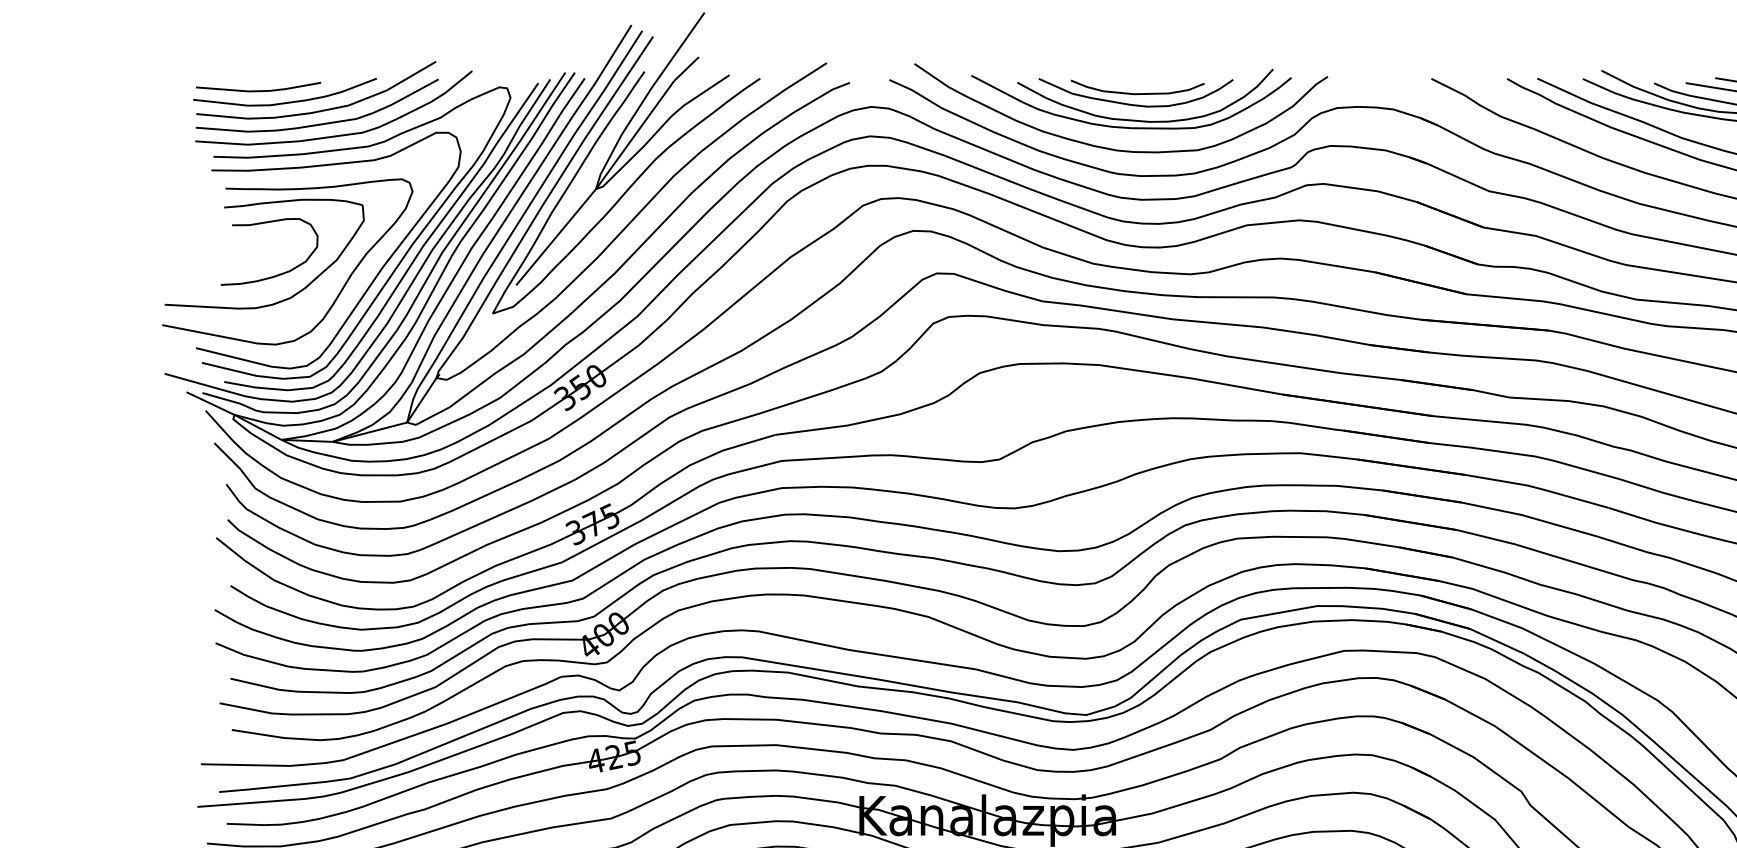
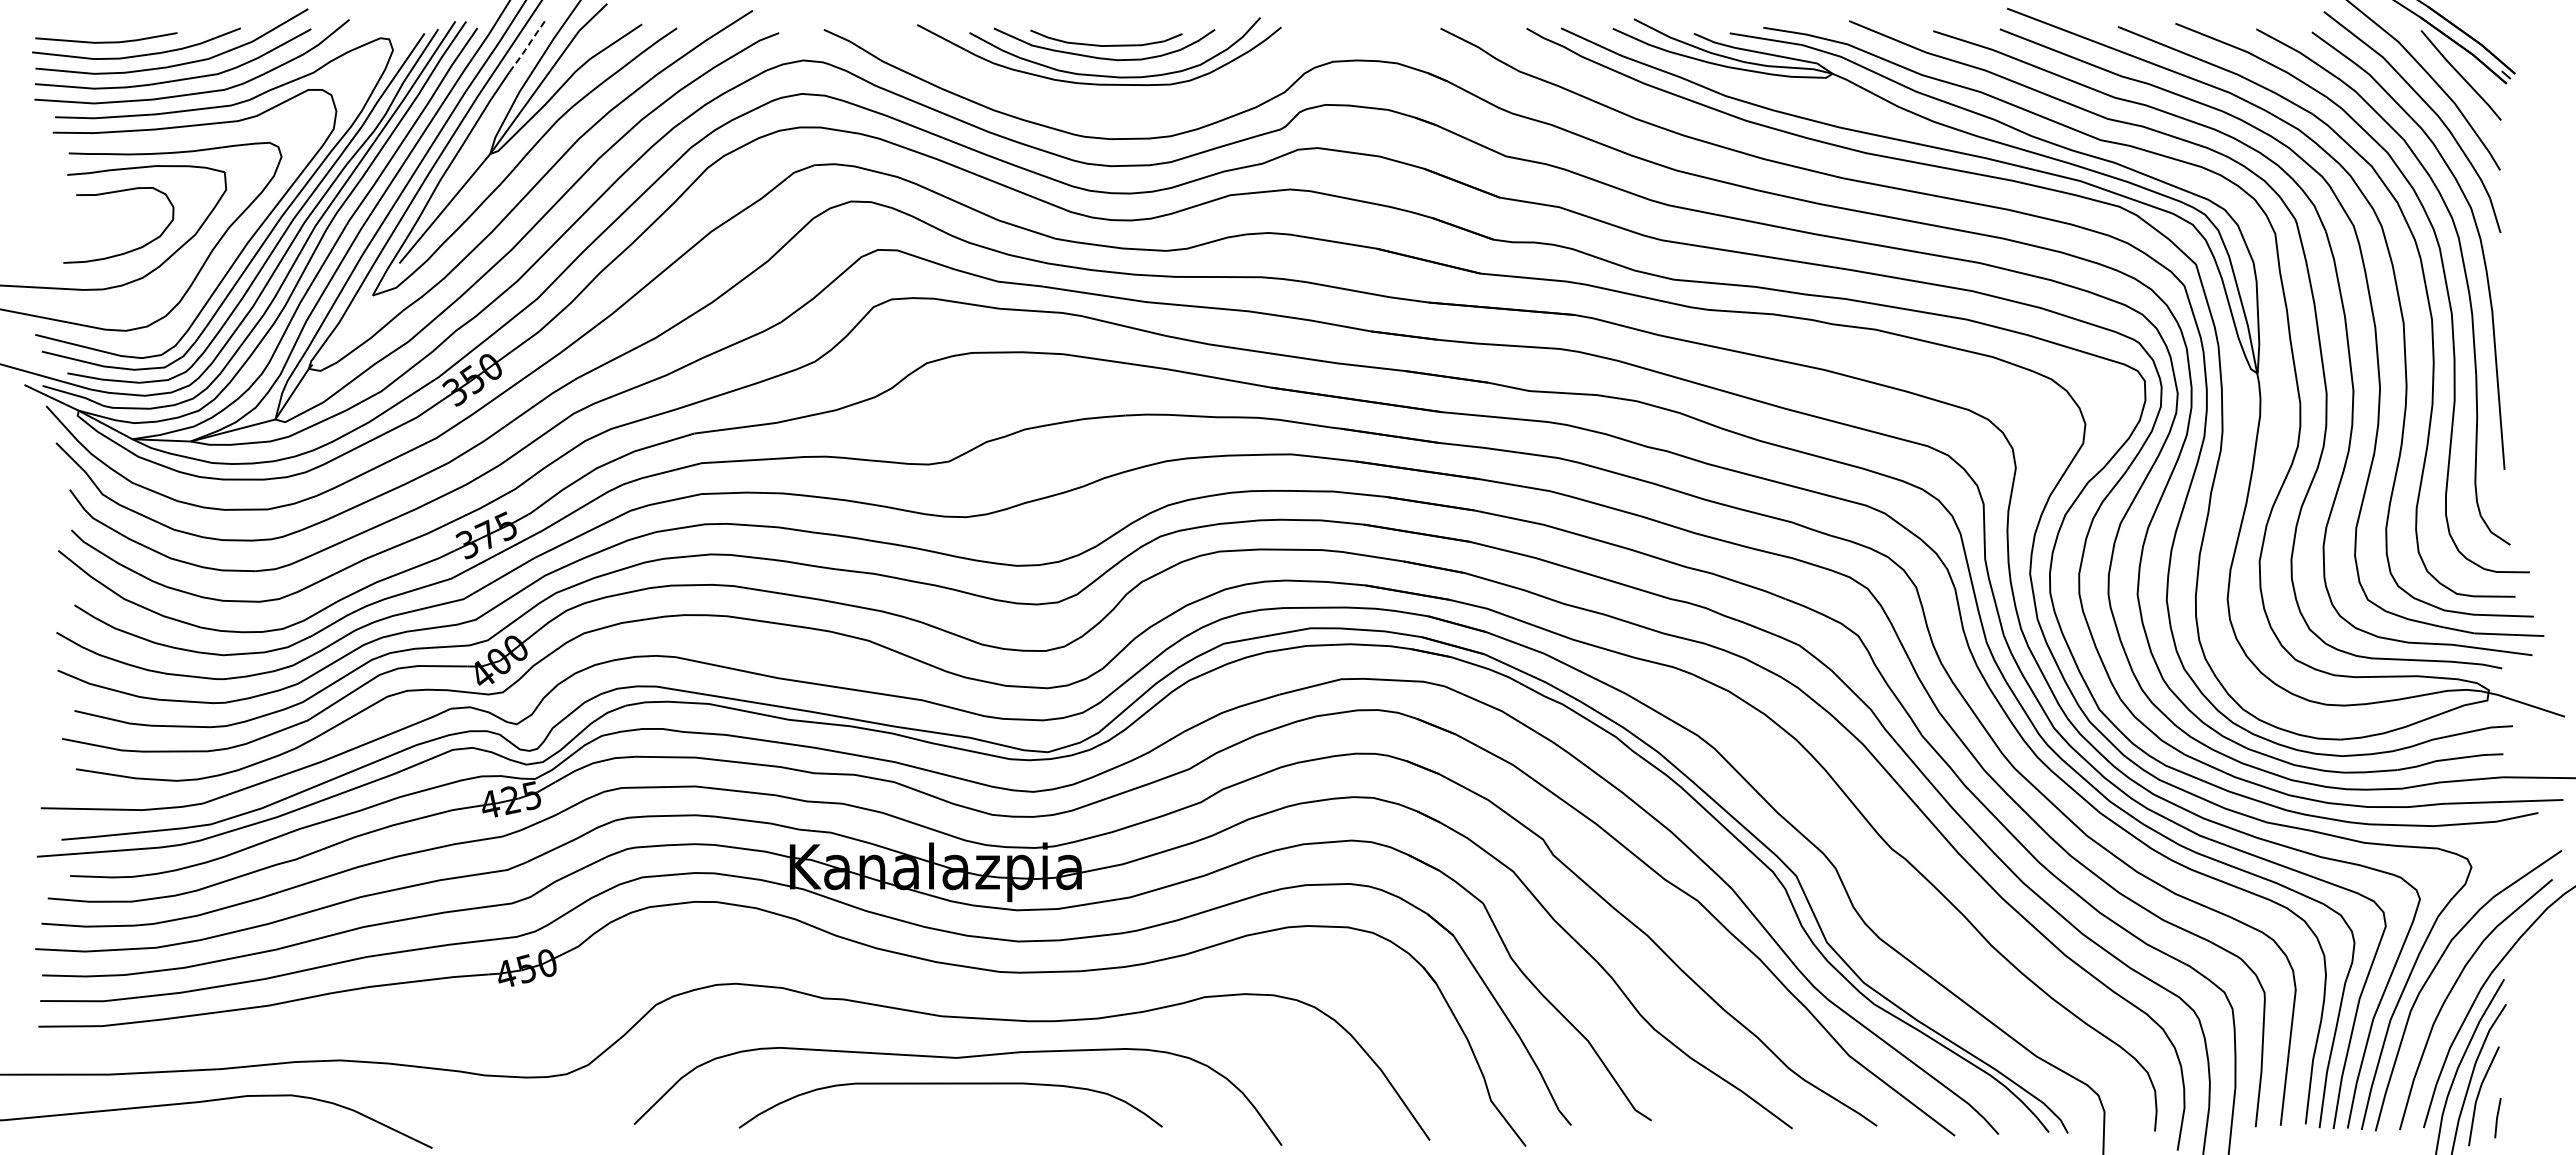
line: (628, 94) -> (527, 46), solid -> dashed
curve: (1111, 148) -> (1076, 107), removed

